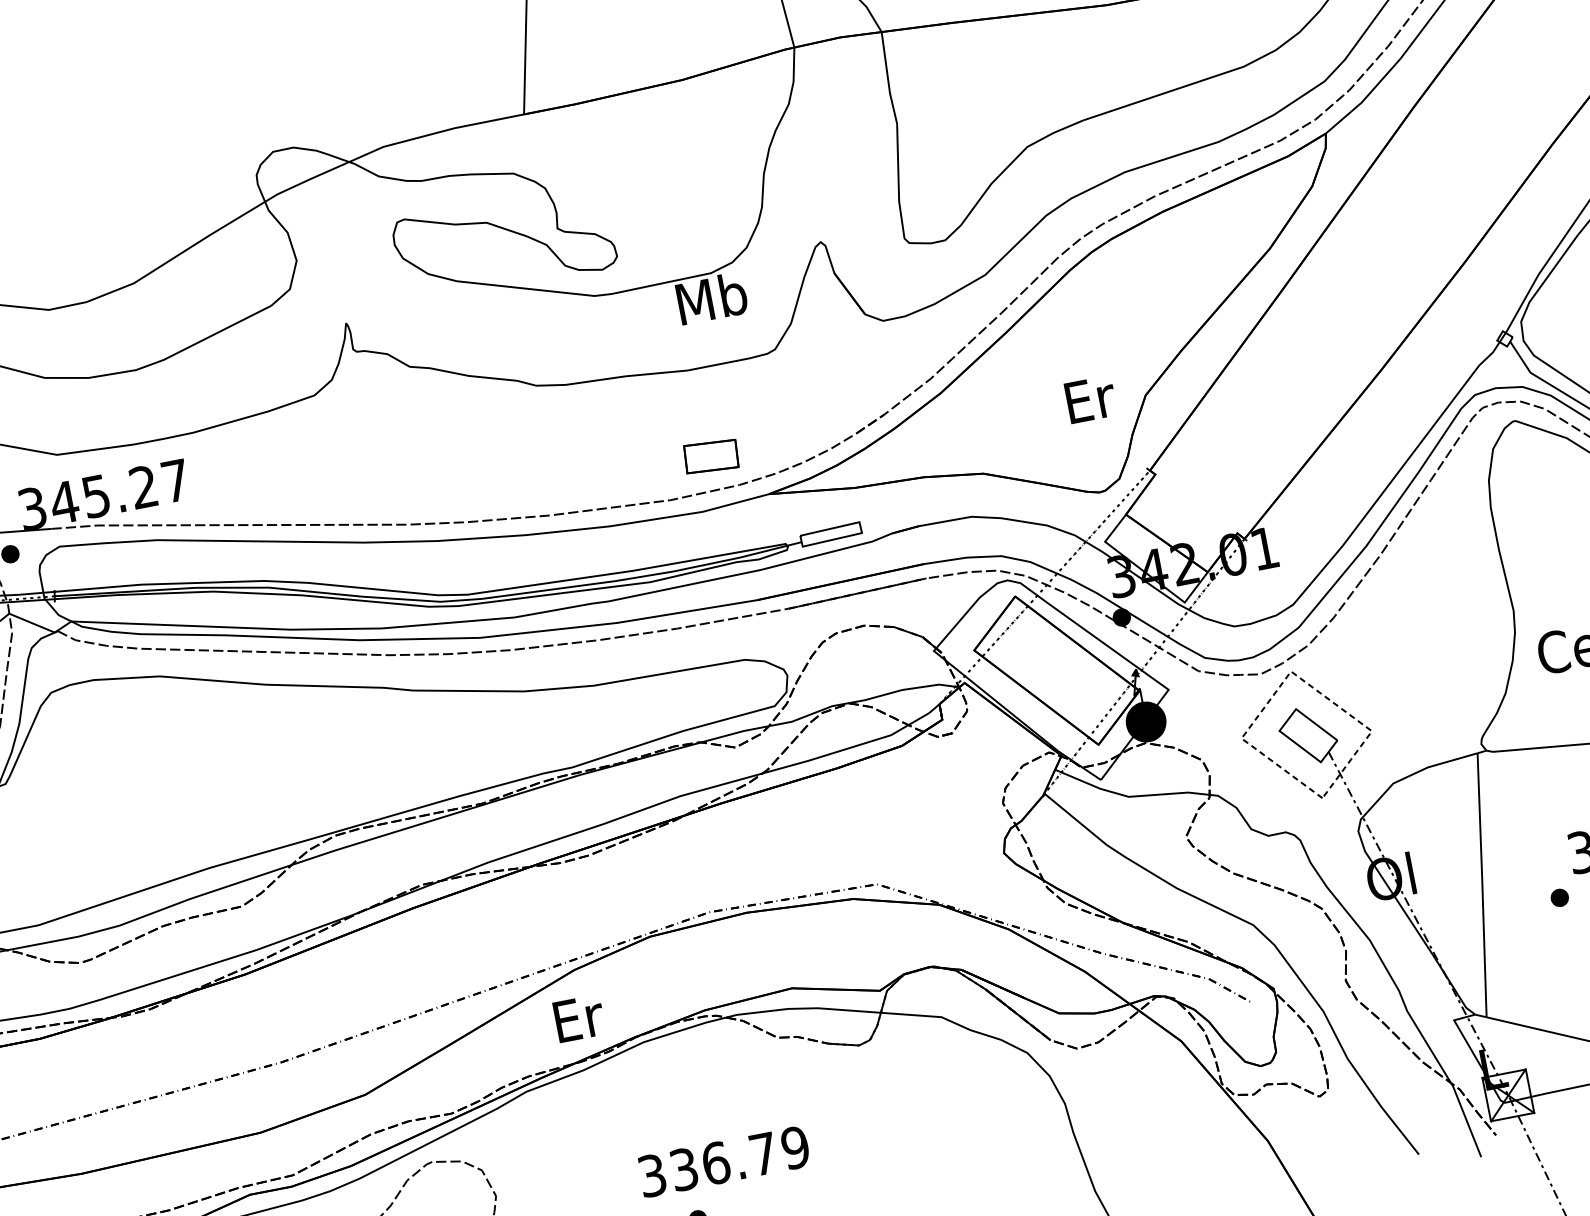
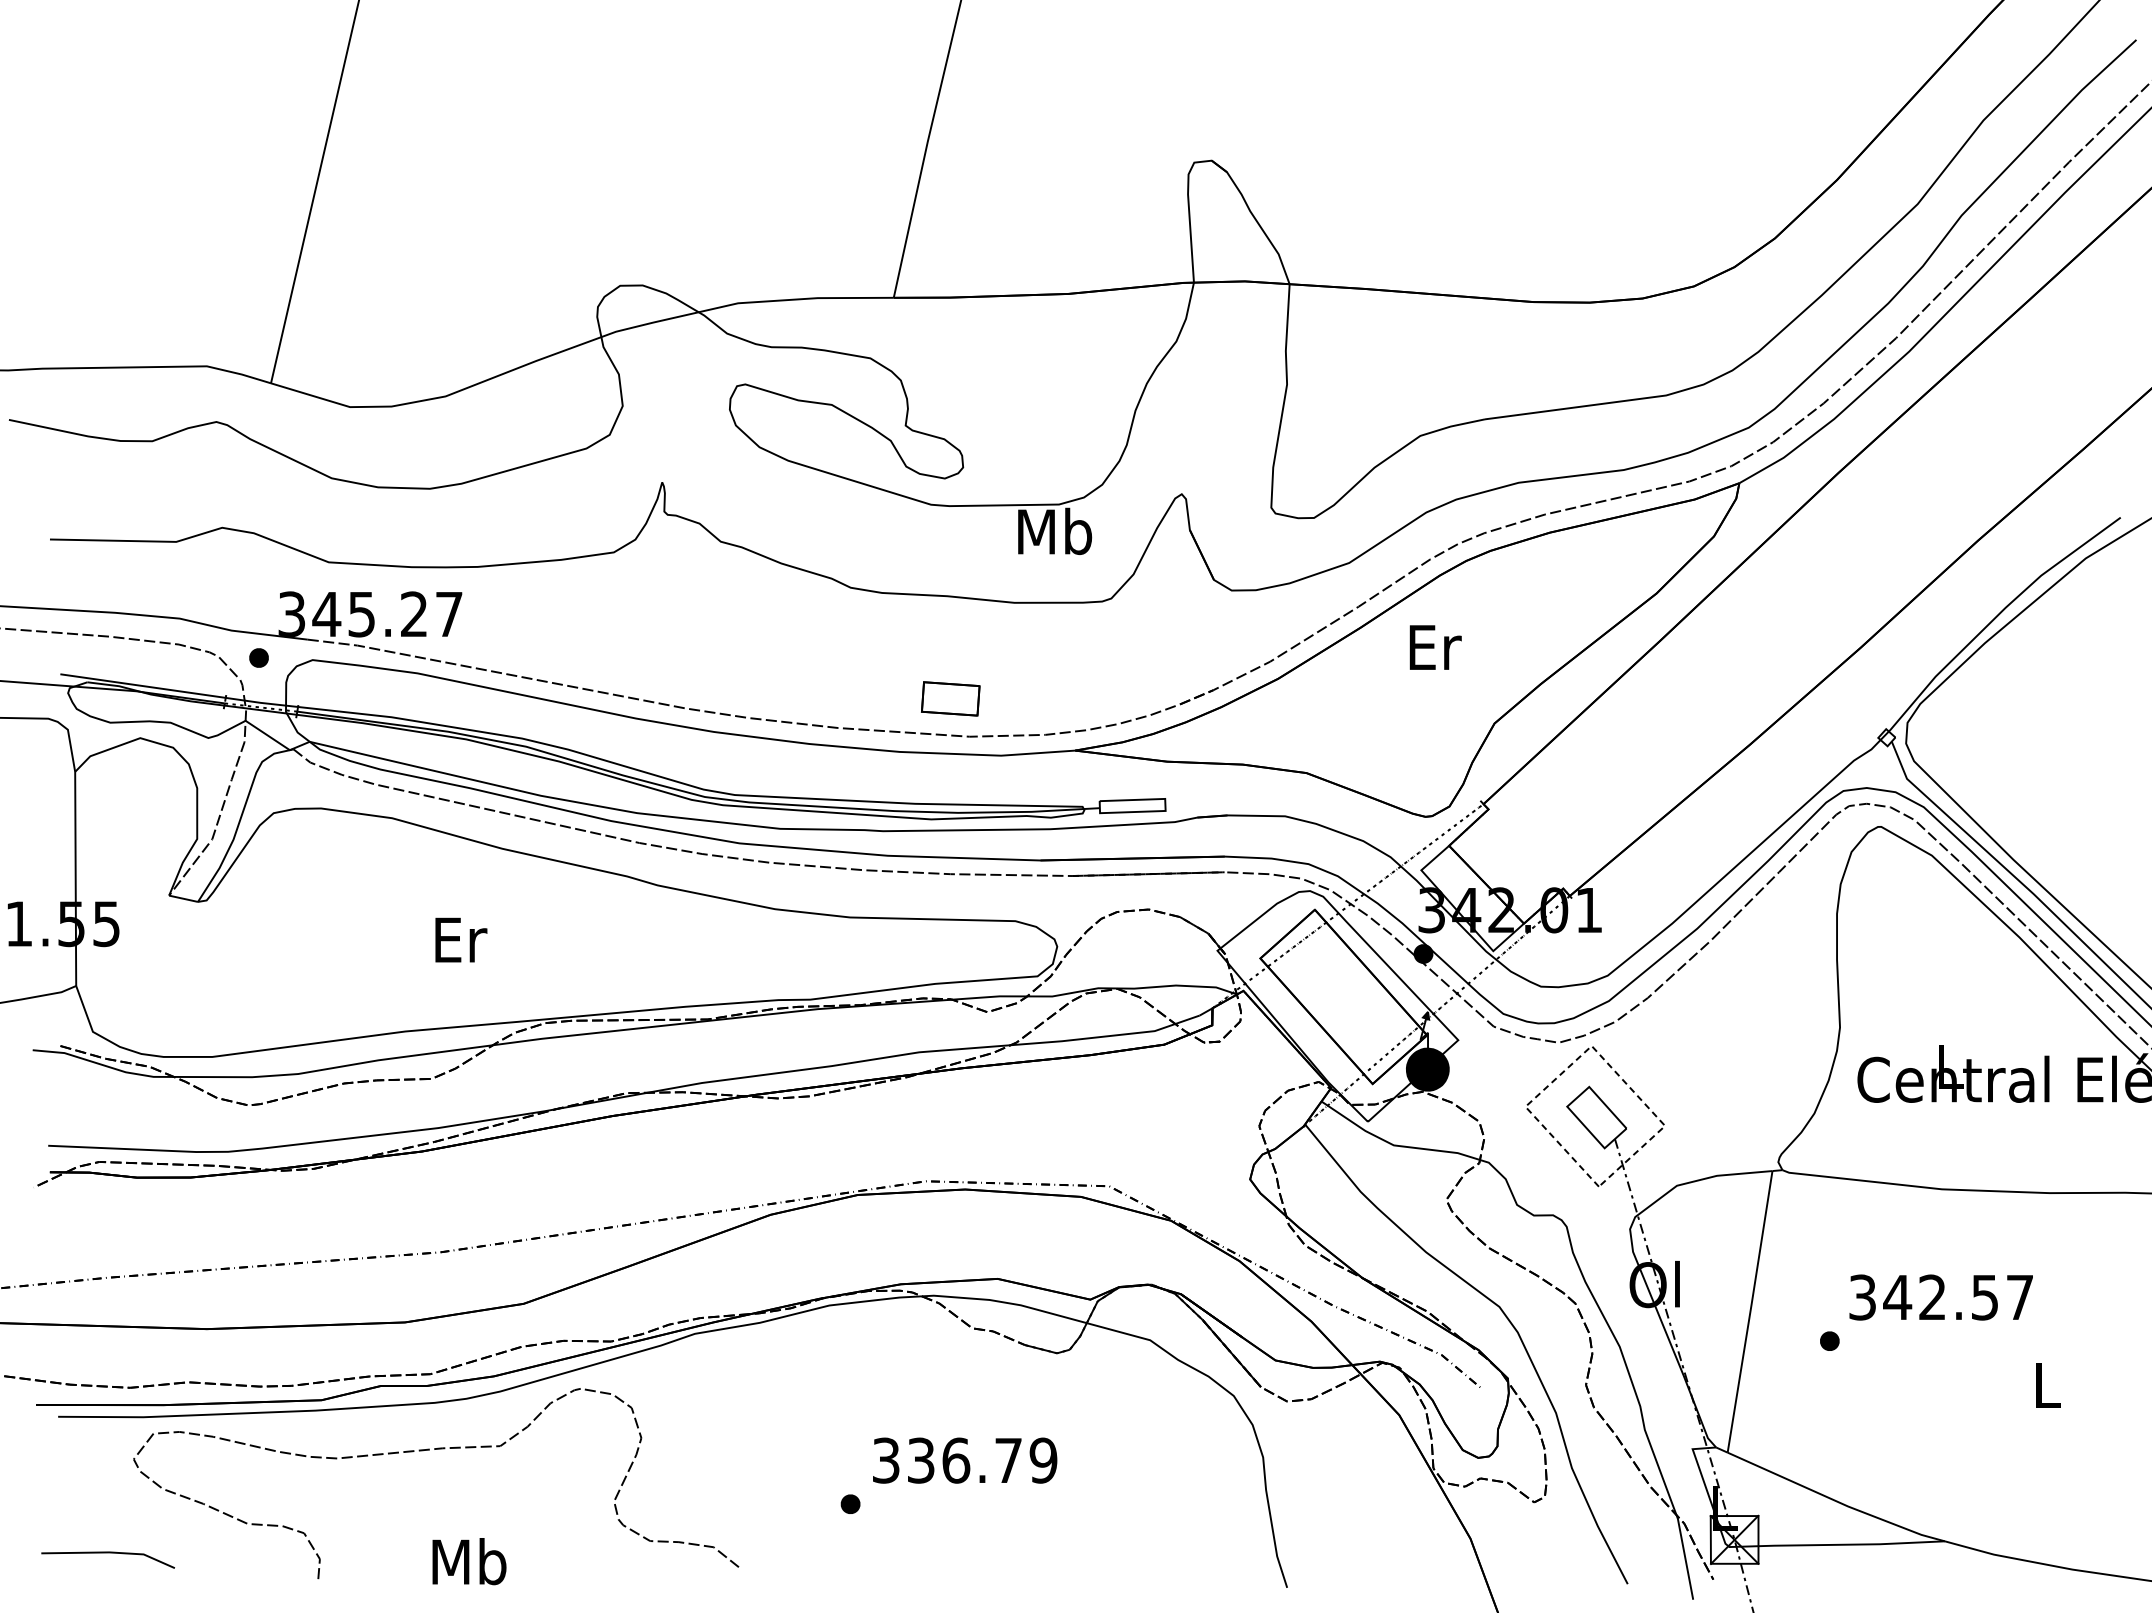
text: (1090, 399) -> (1435, 647), moved
part: (711, 456) -> (950, 698), moved
text: (579, 1017) -> (461, 939), moved
text: (724, 1161) -> (965, 1460), moved

